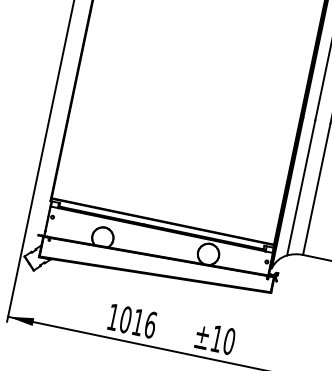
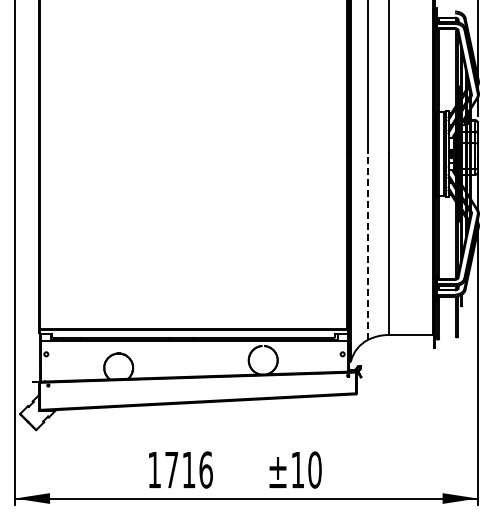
line: (301, 187) -> (367, 246), solid -> dashed
text: (125, 319) -> (171, 469), 1016 -> 1716

